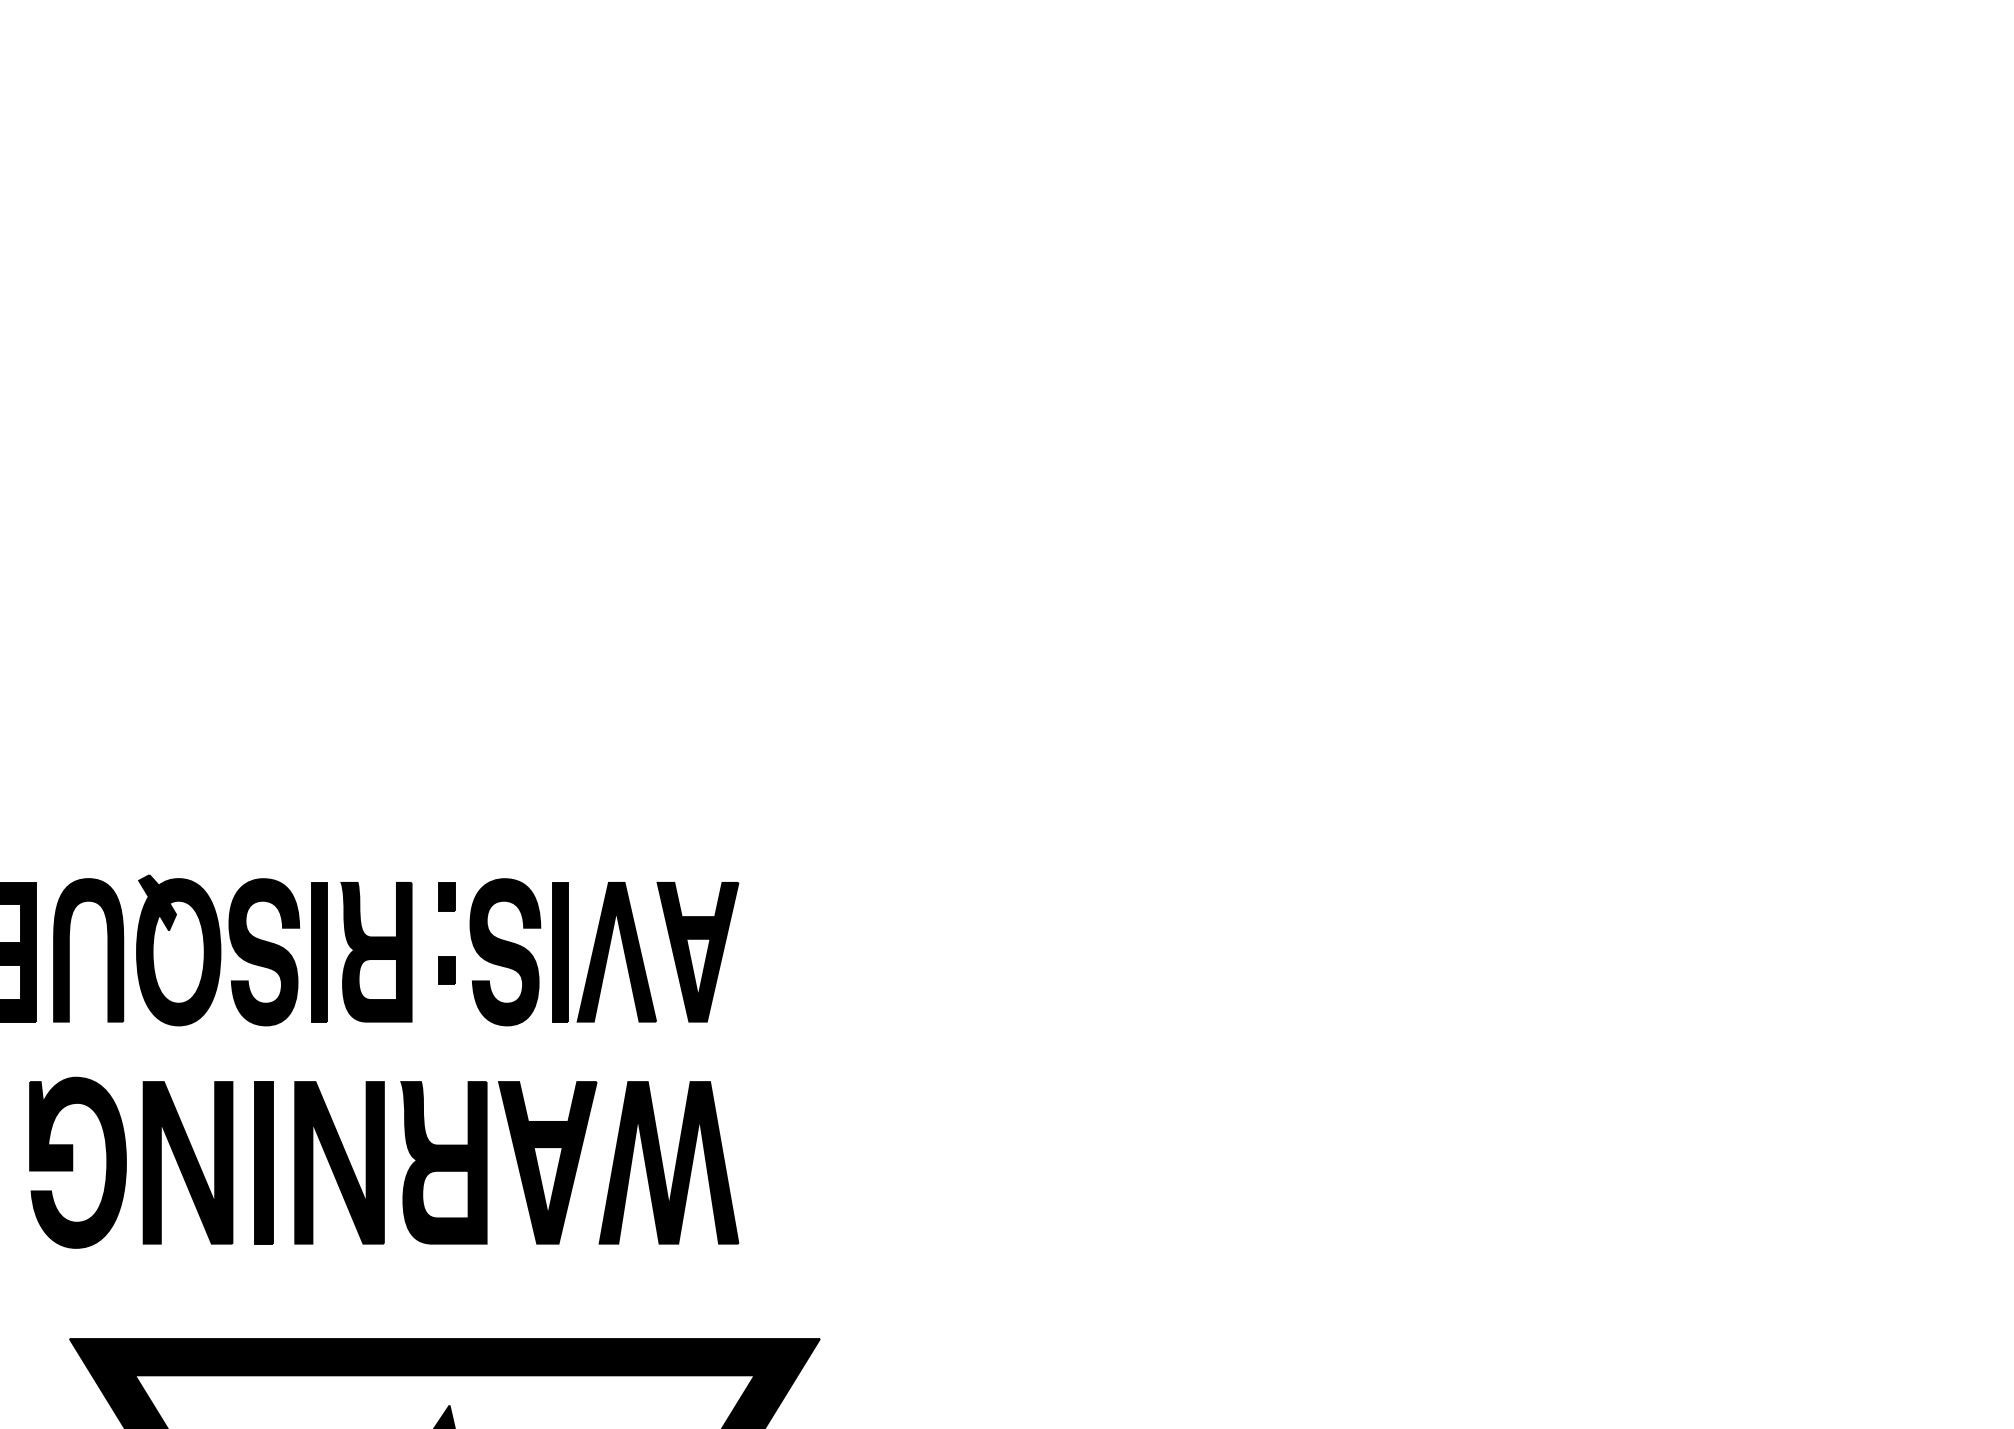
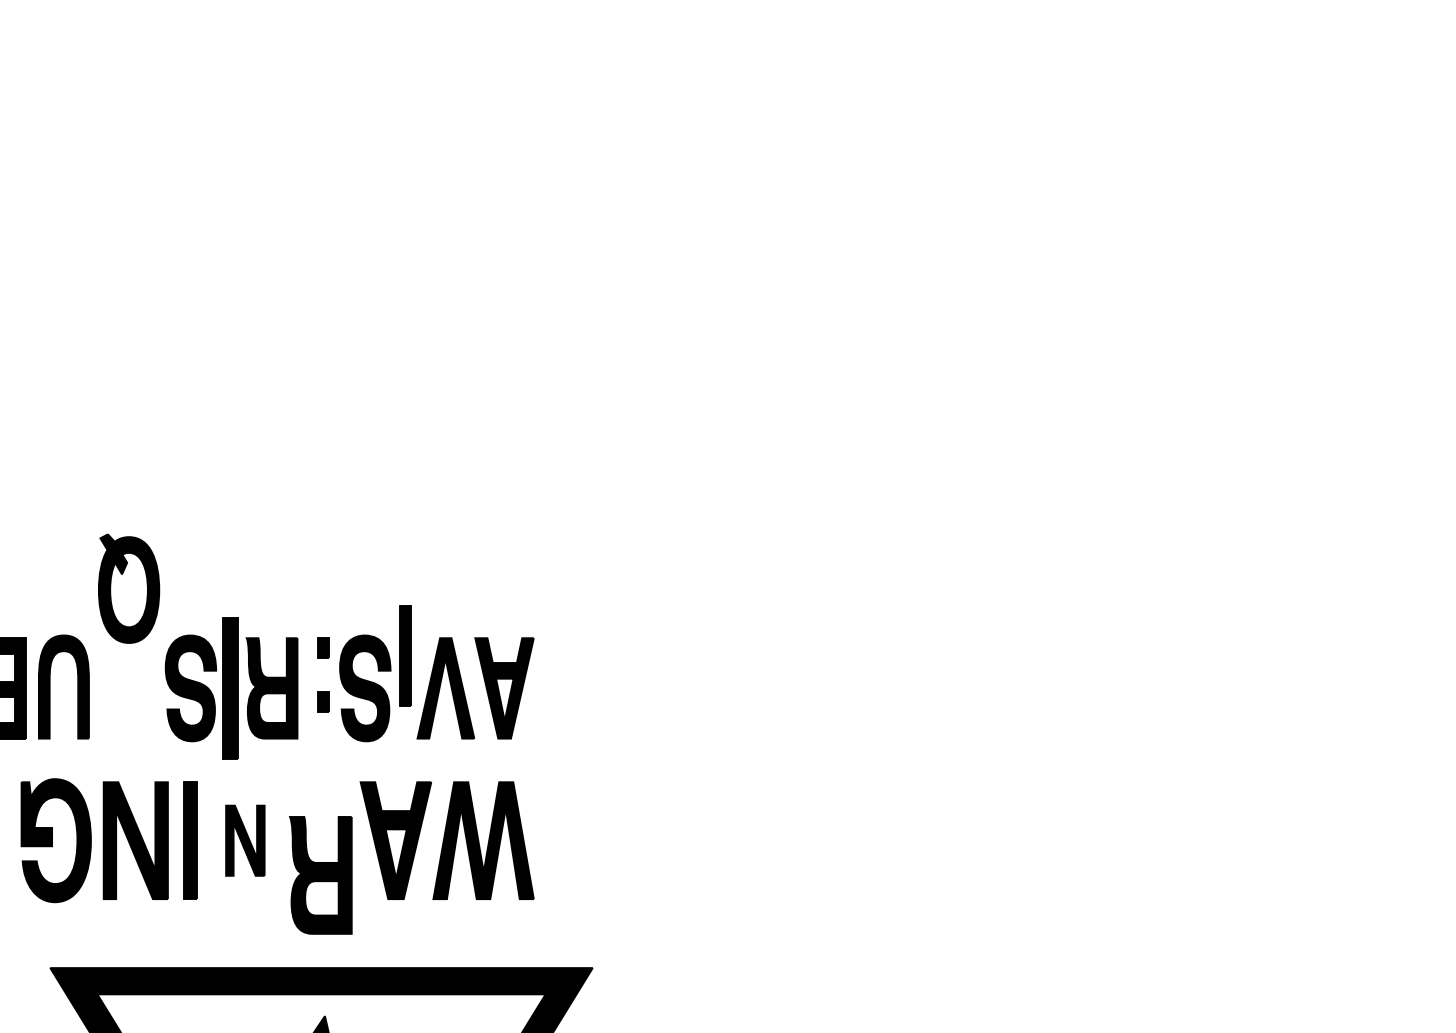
part: (178, 950) -> (128, 588), moved
part: (319, 952) -> (230, 688), size x1.4
part: (560, 952) -> (405, 656), moved
part: (339, 1162) -> (245, 840), size x0.6
part: (443, 1162) -> (320, 875), moved

